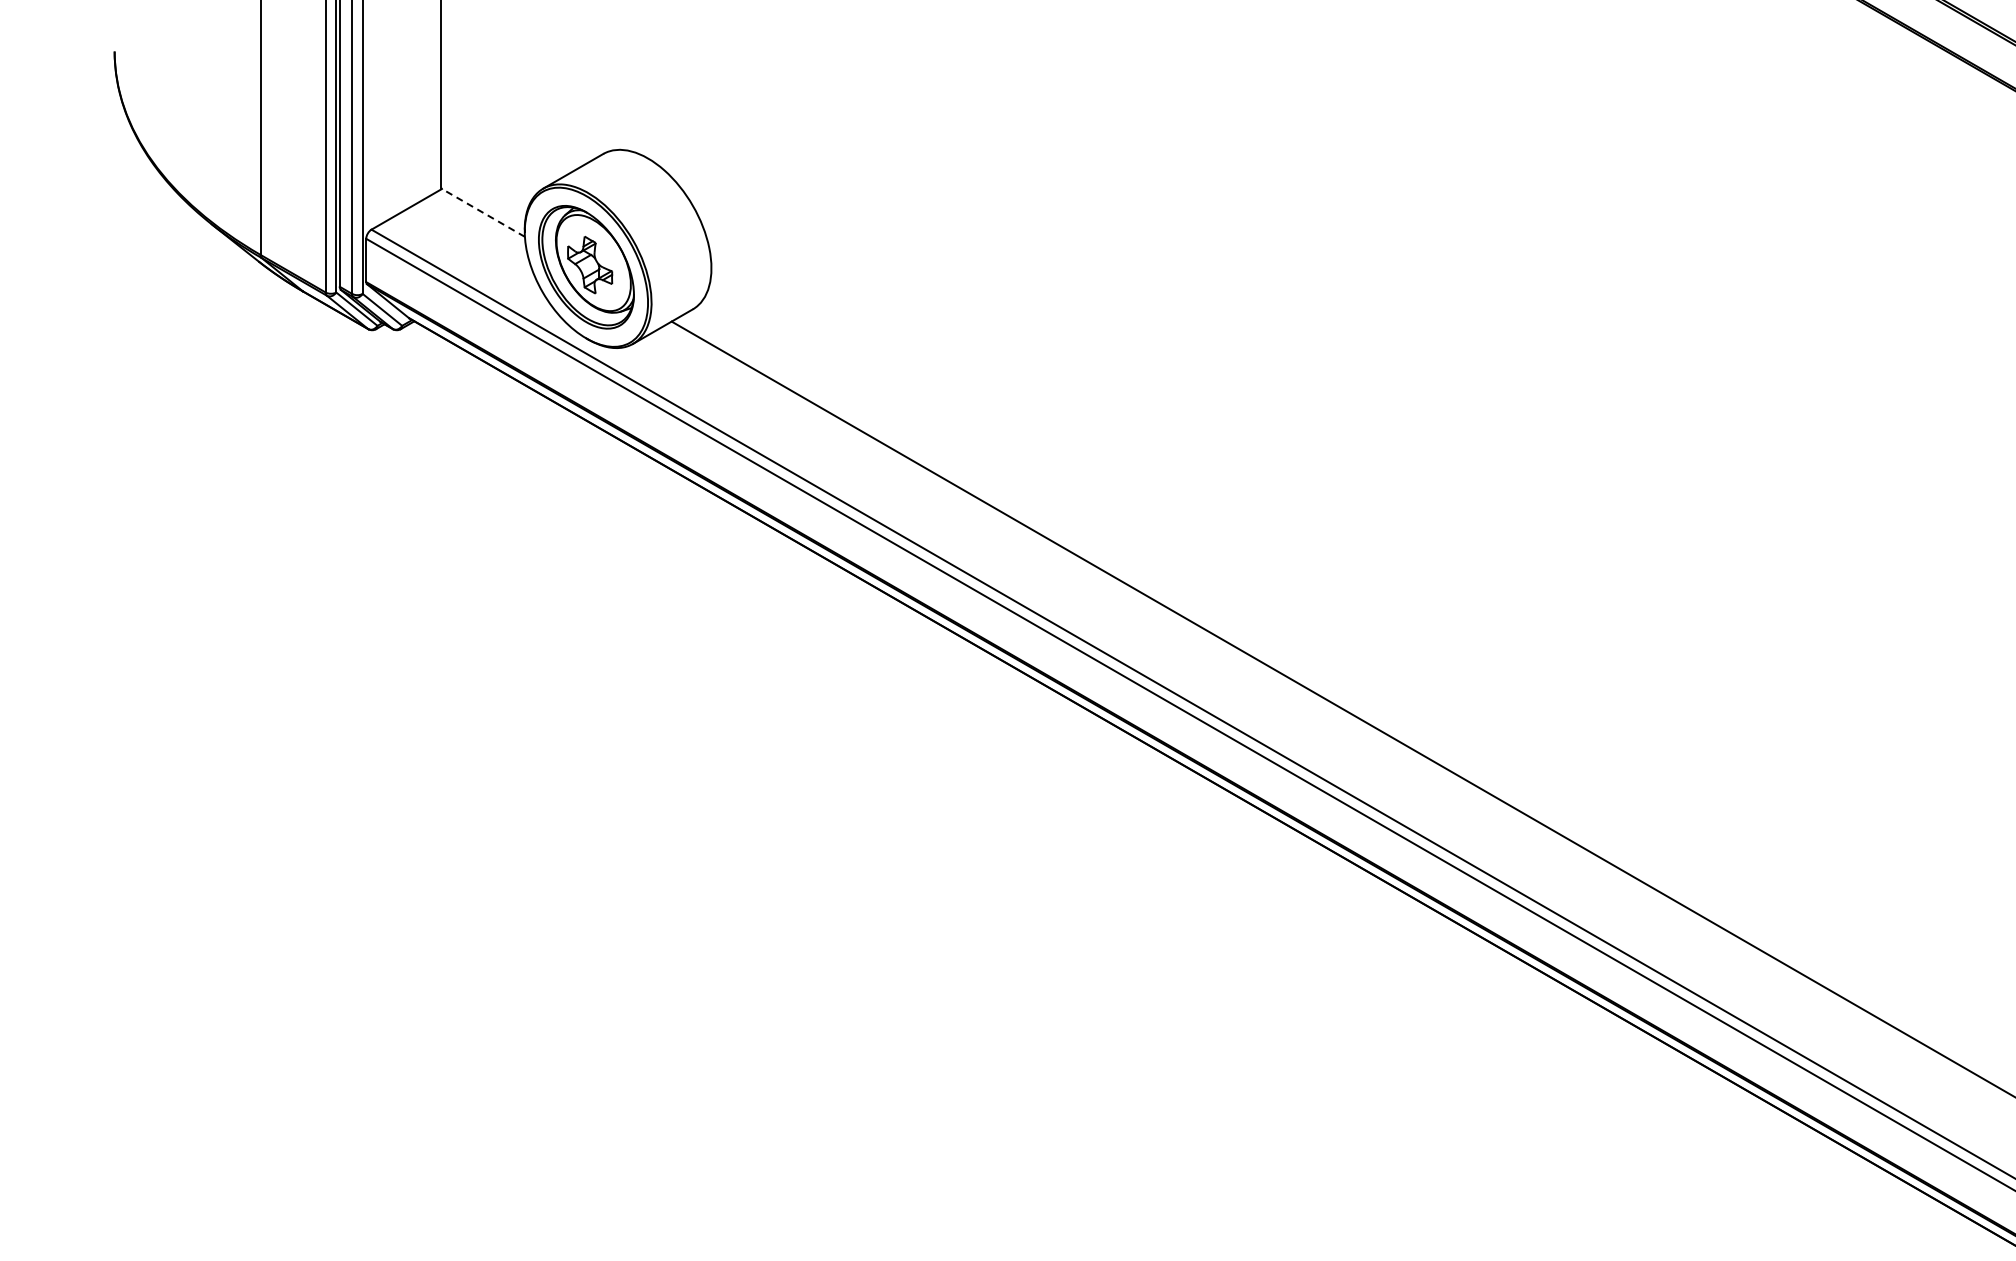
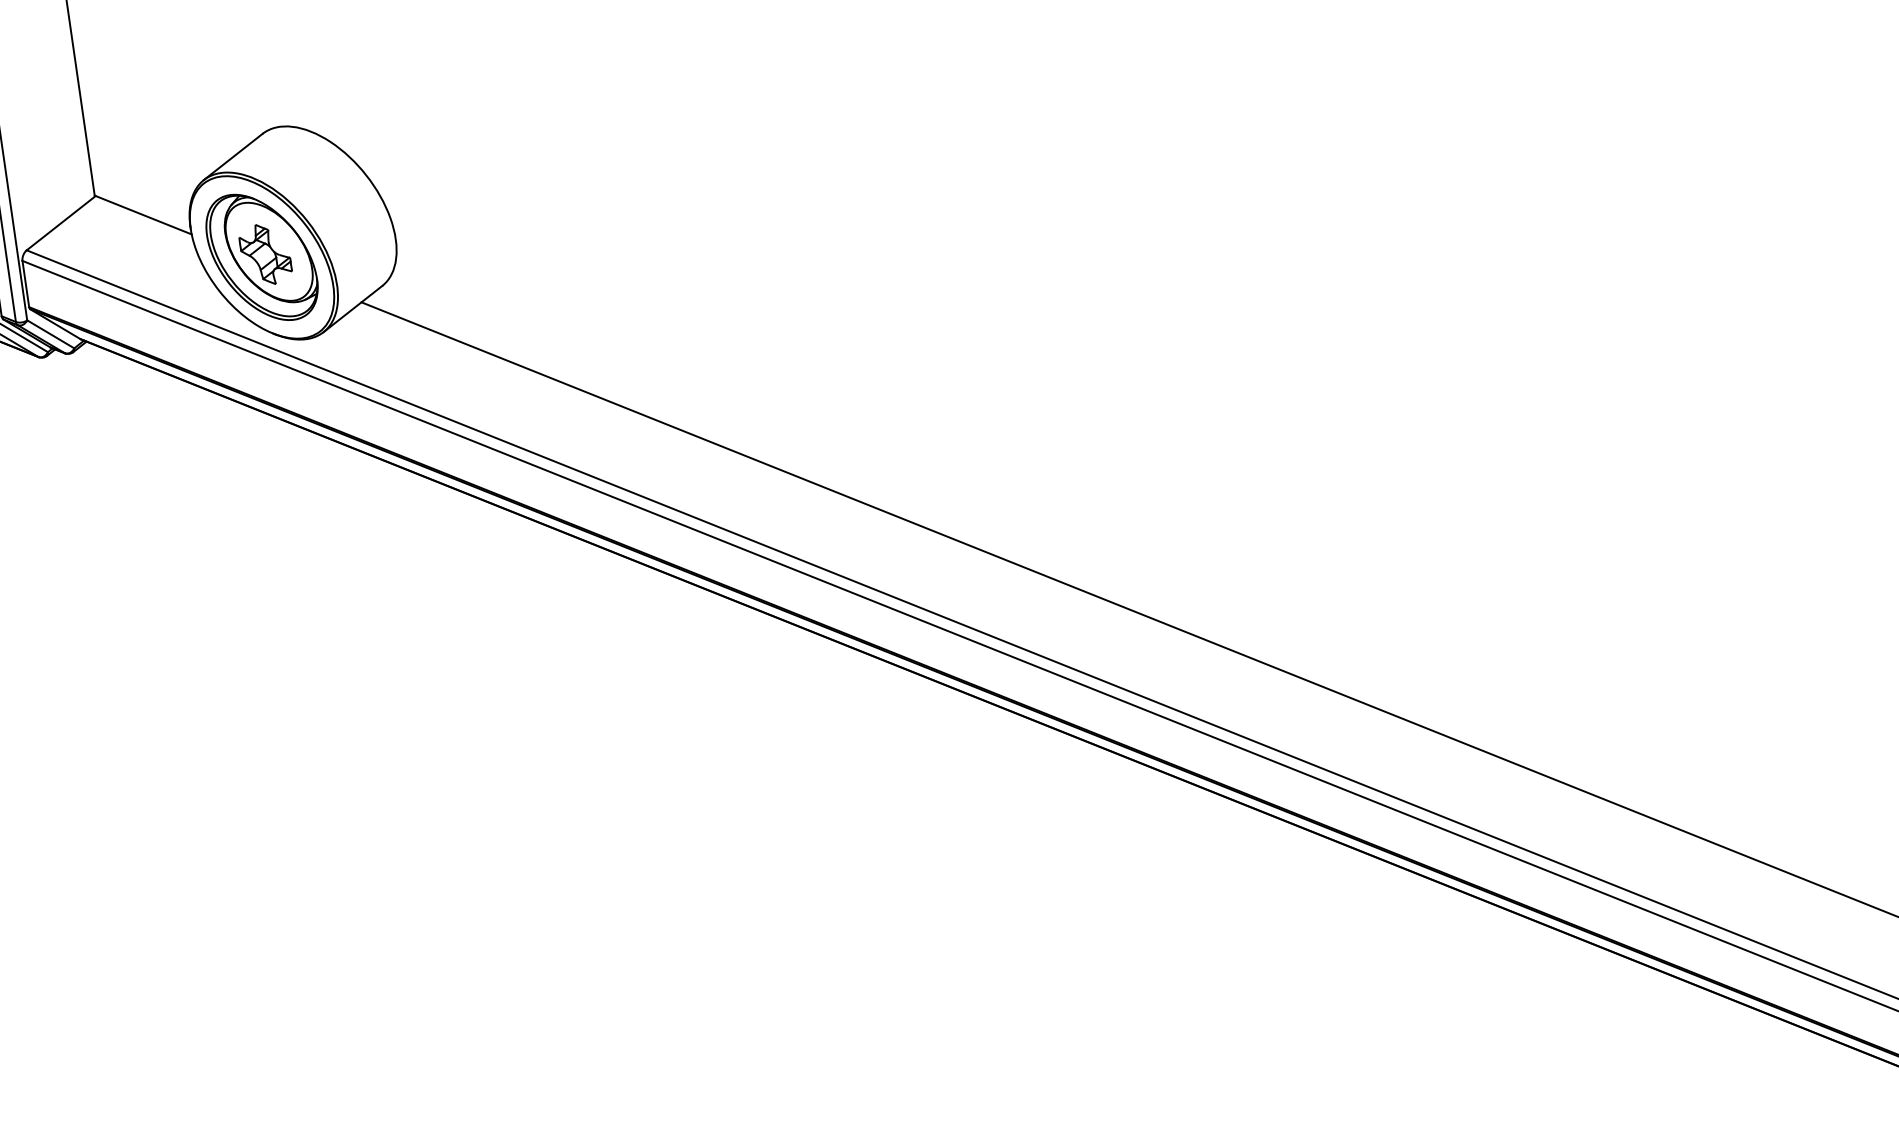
line: (482, 212) -> (142, 214), dashed -> solid

